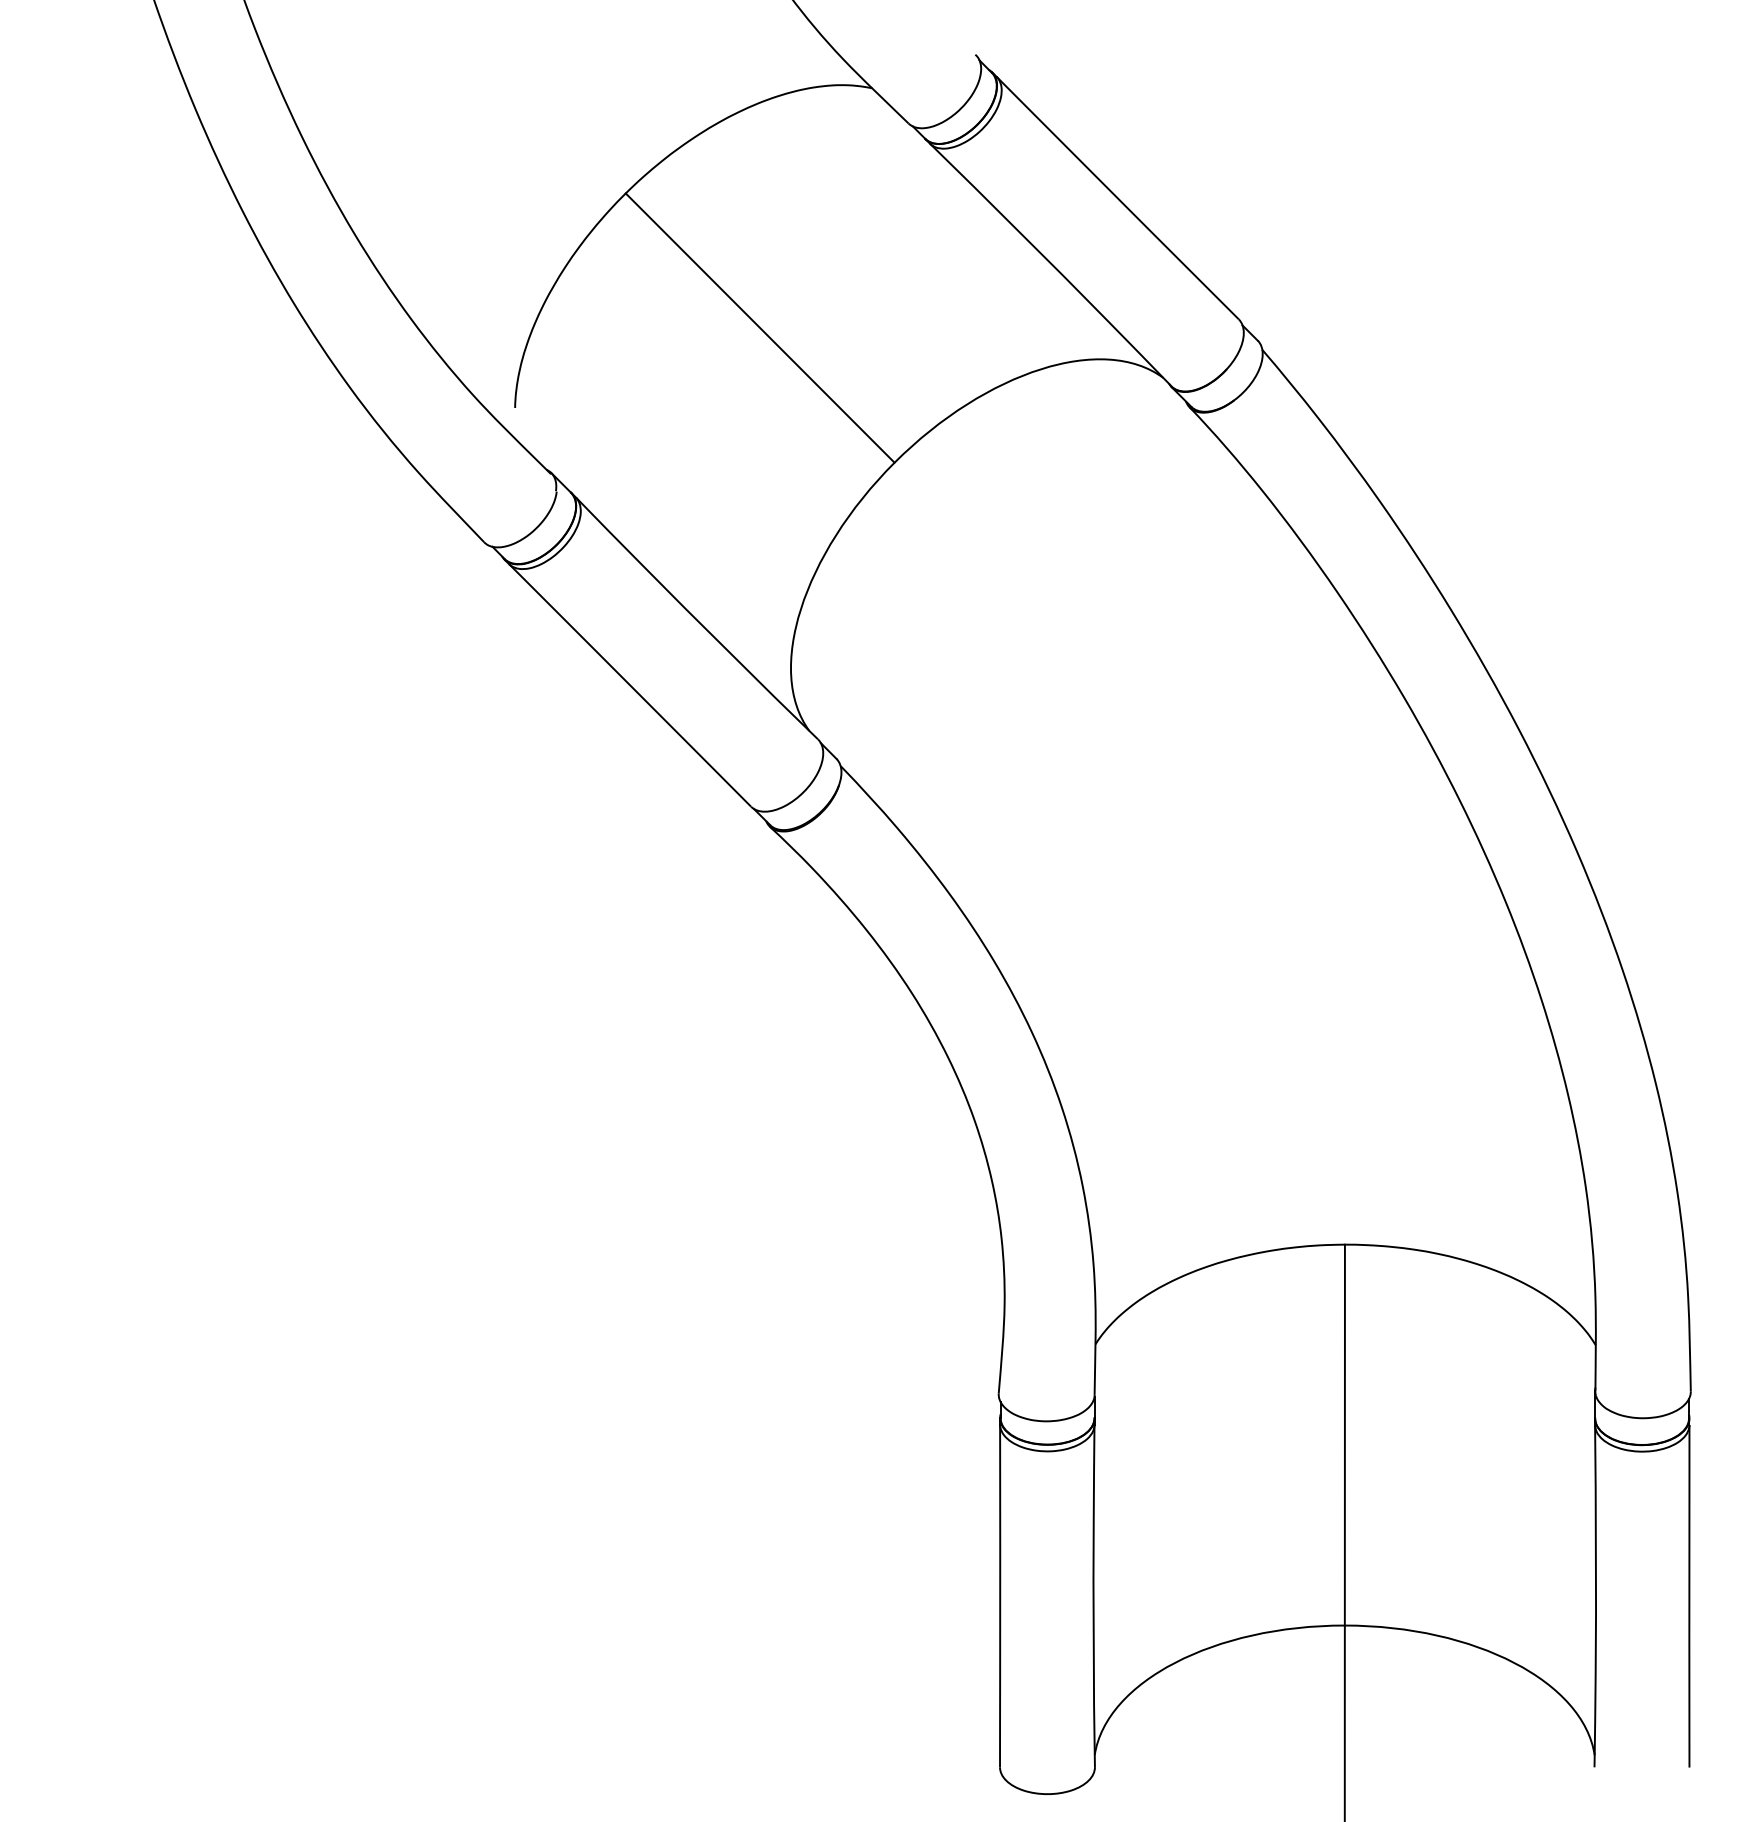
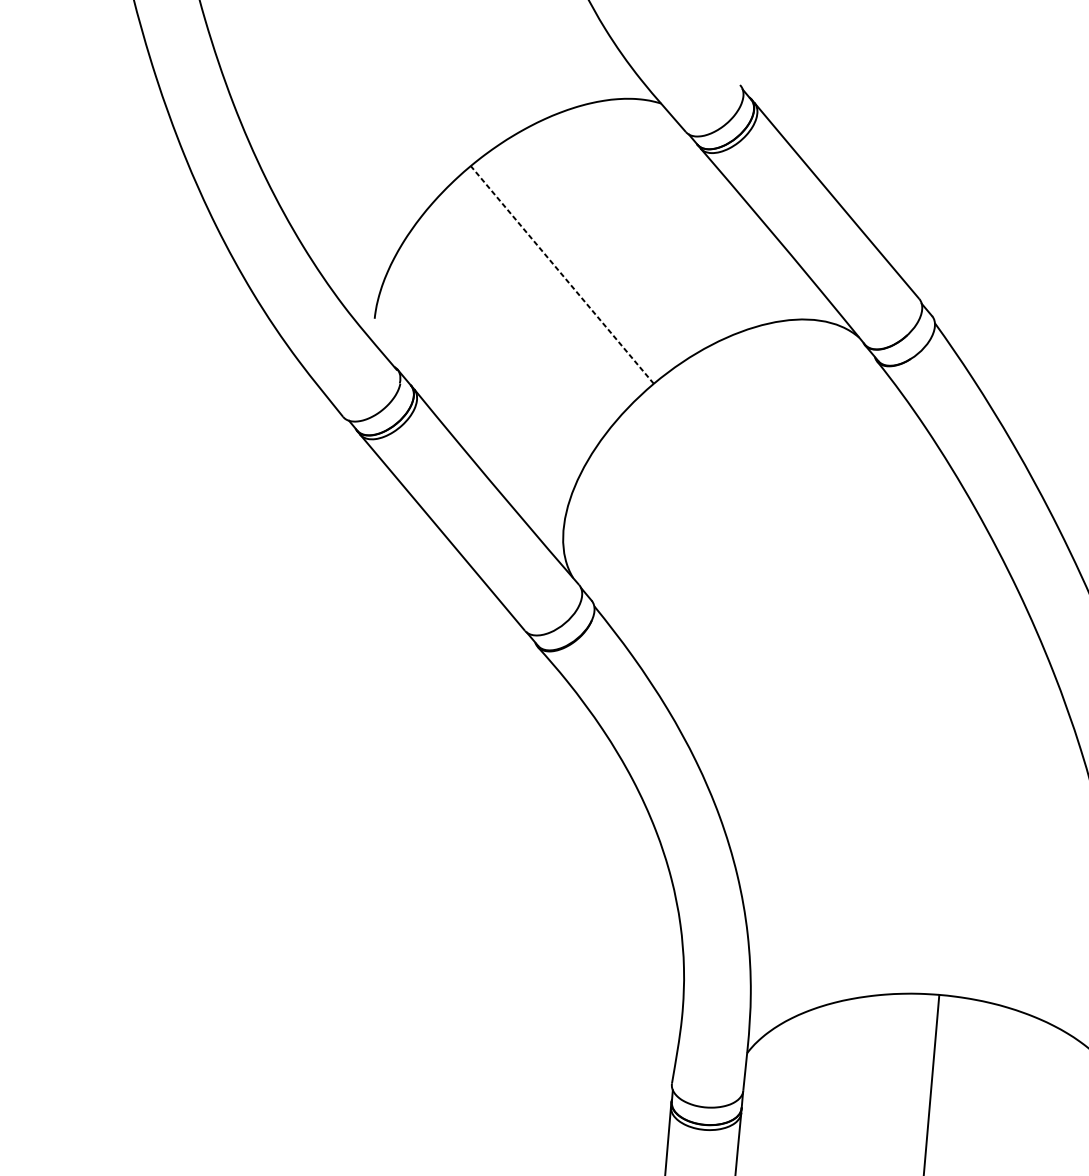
line: (759, 327) -> (561, 274), solid -> dashed

